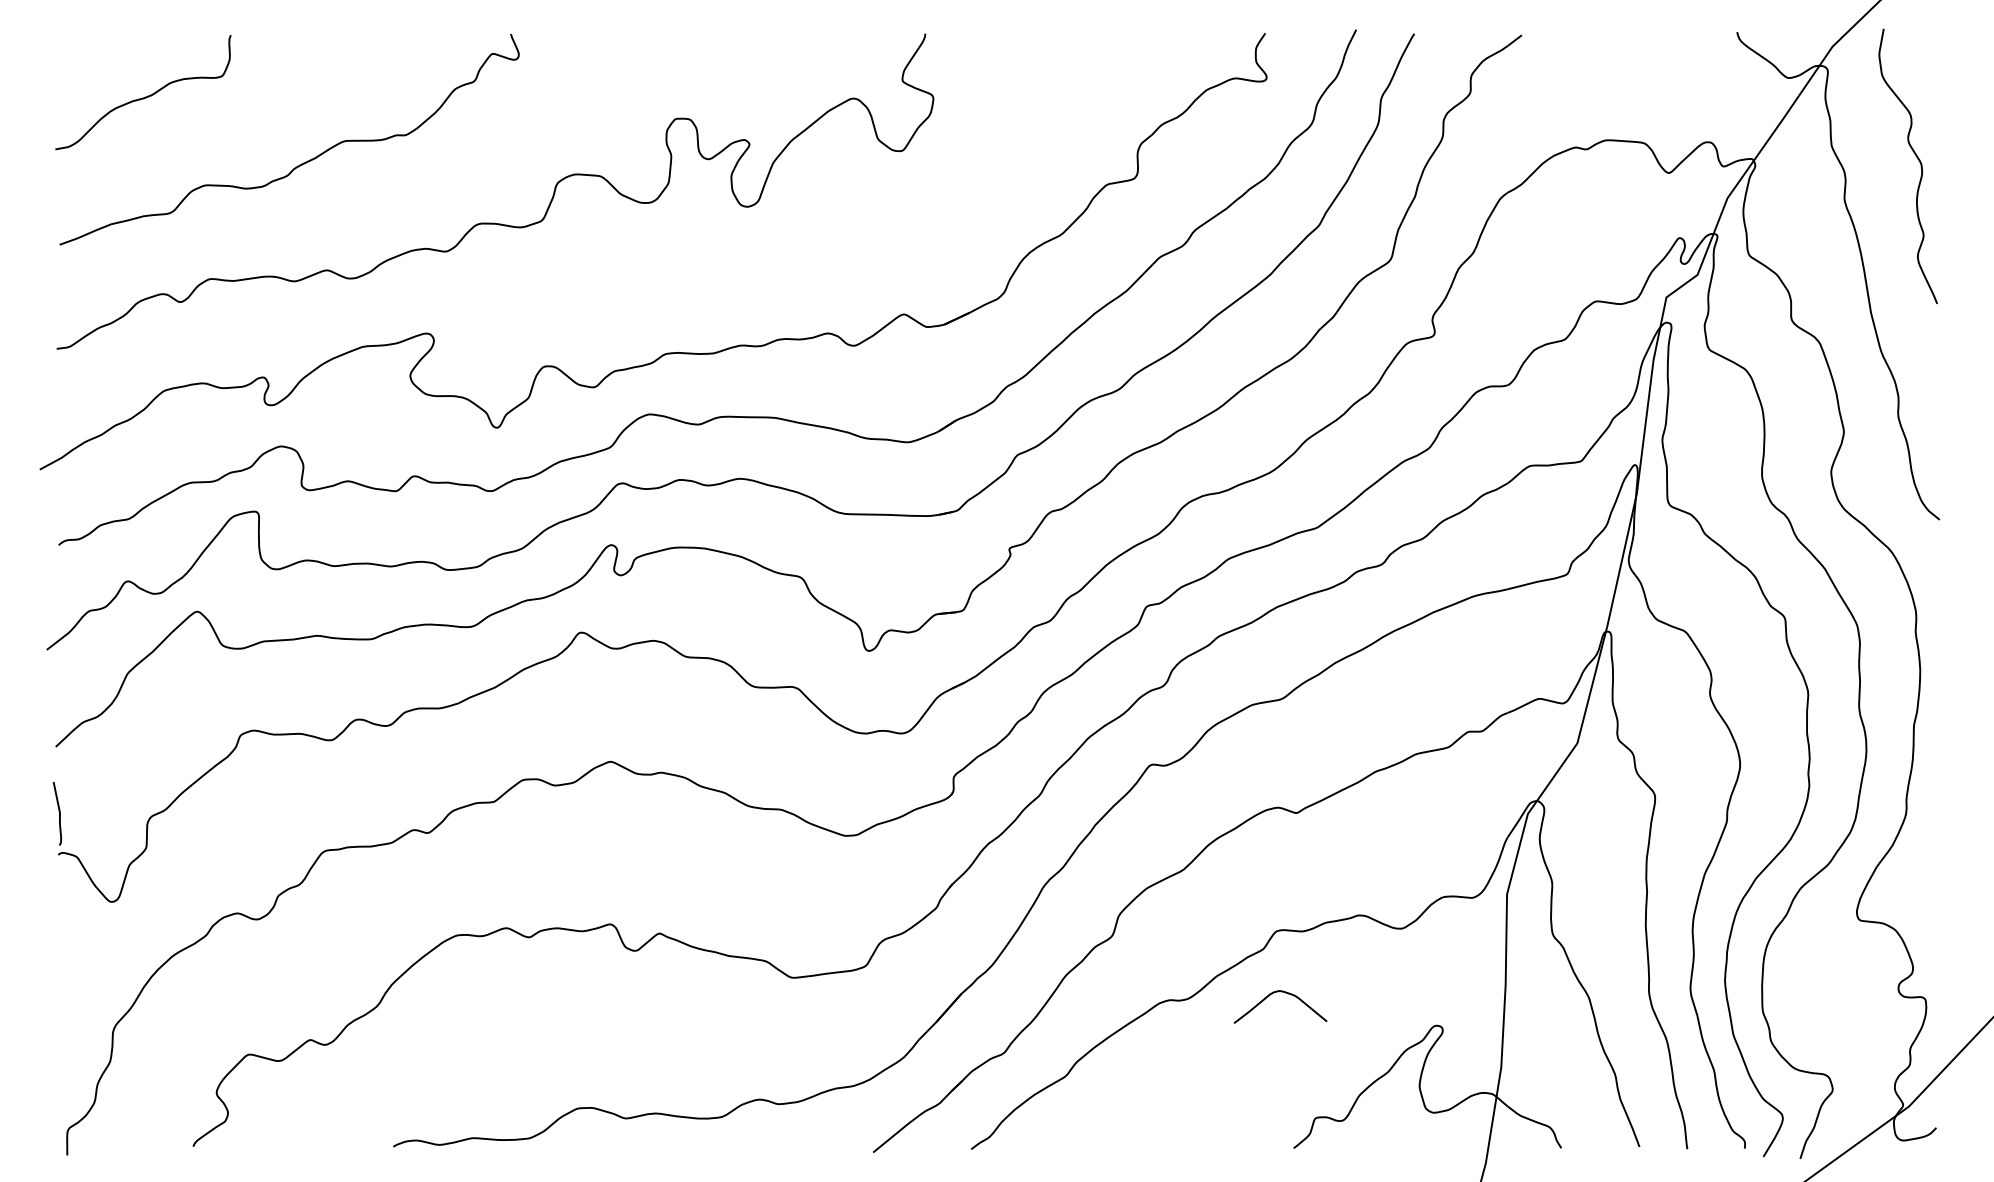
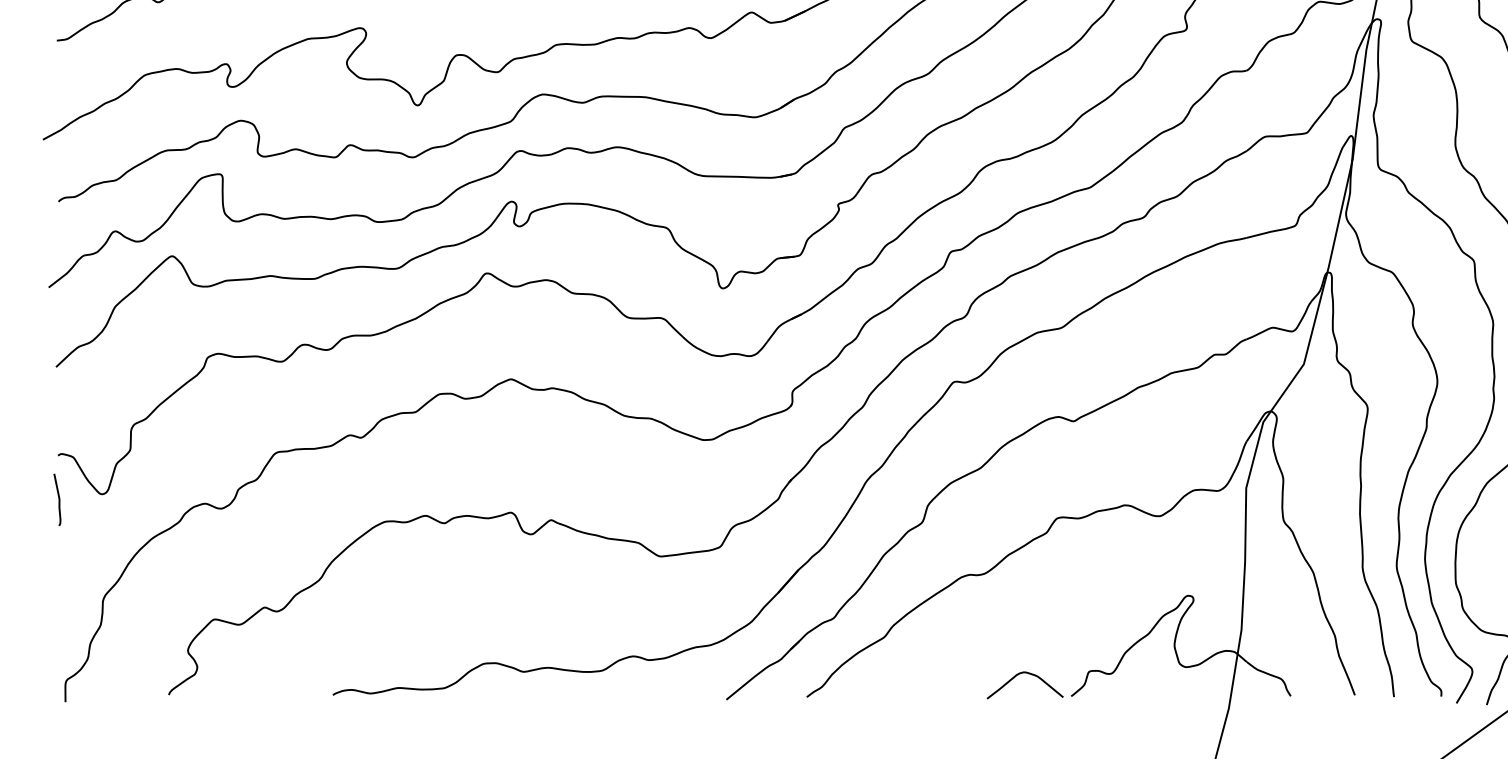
curve: (59, 813) -> (59, 499), moved
curve: (1285, 993) -> (1029, 674), moved

